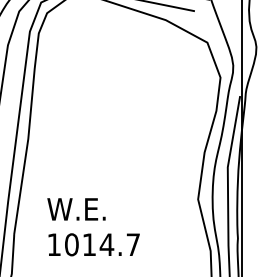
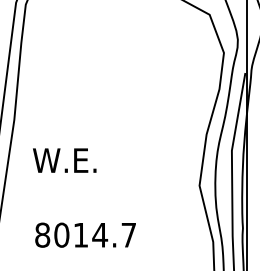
text: (76, 209) -> (64, 160), moved
text: (54, 244) -> (42, 234), 1014.7 -> 8014.7

